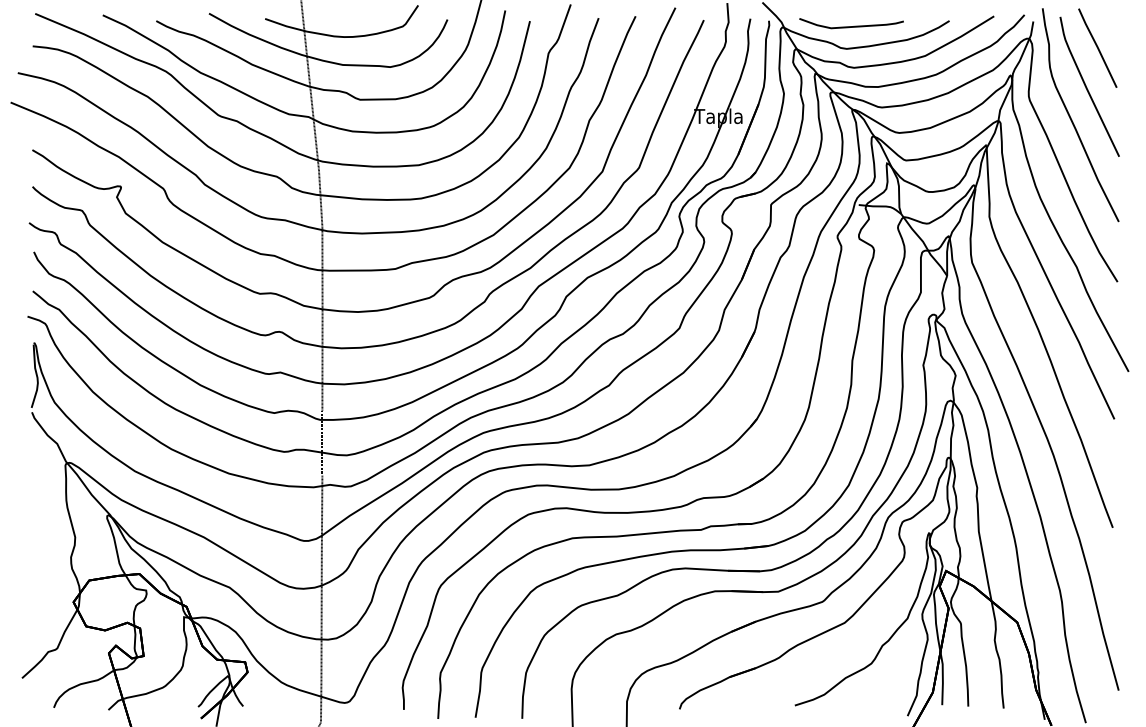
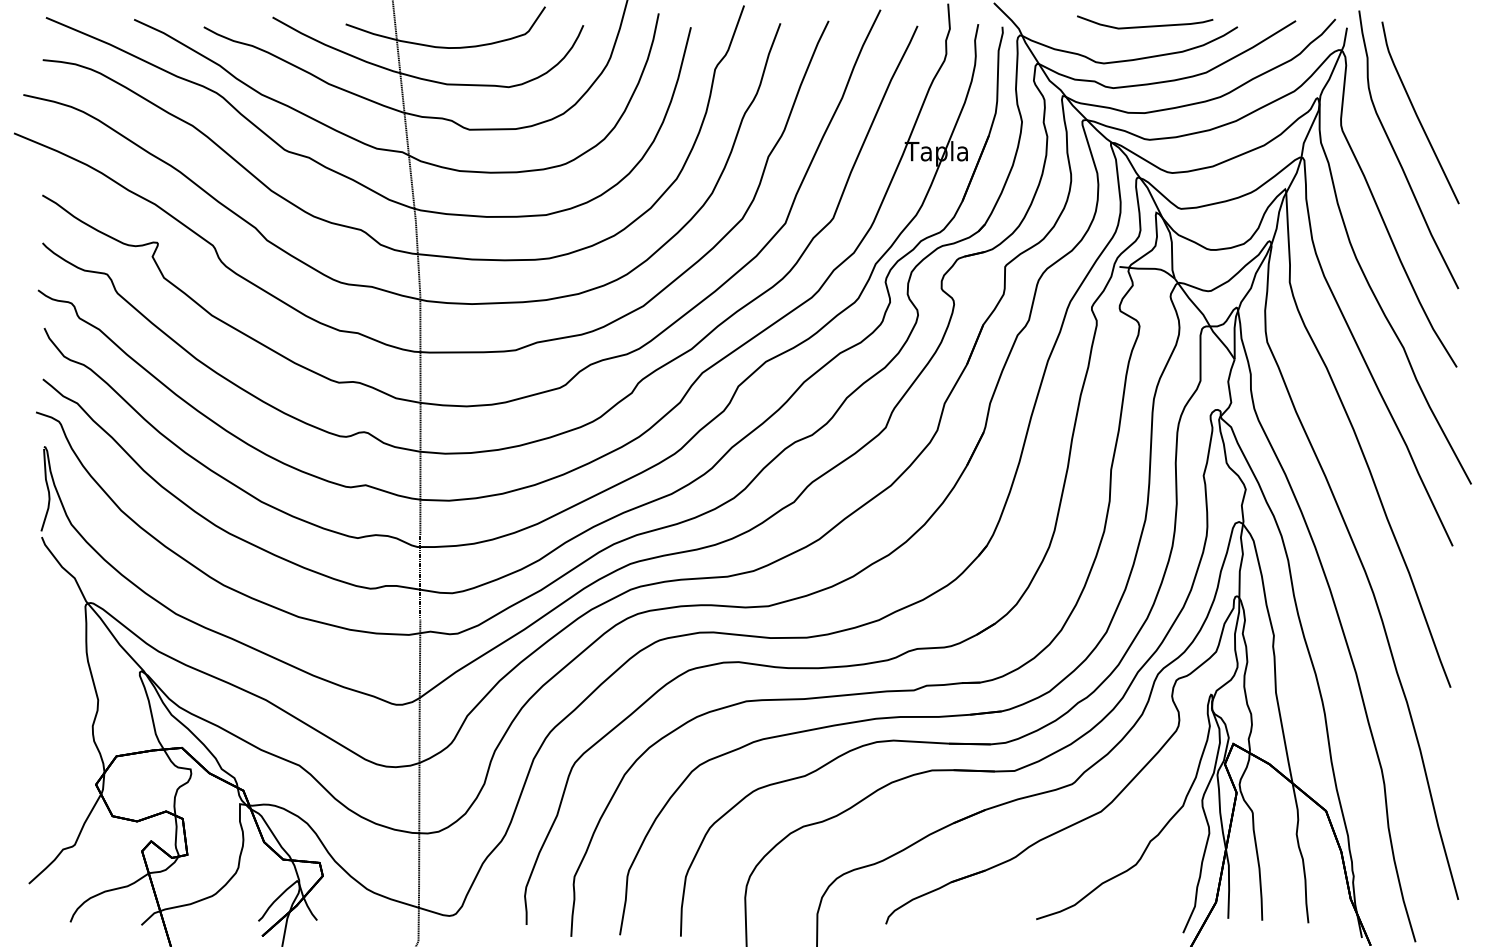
curve: (852, 25) -> (1146, 25), moved
line: (1097, 48) -> (1430, 62), removed

